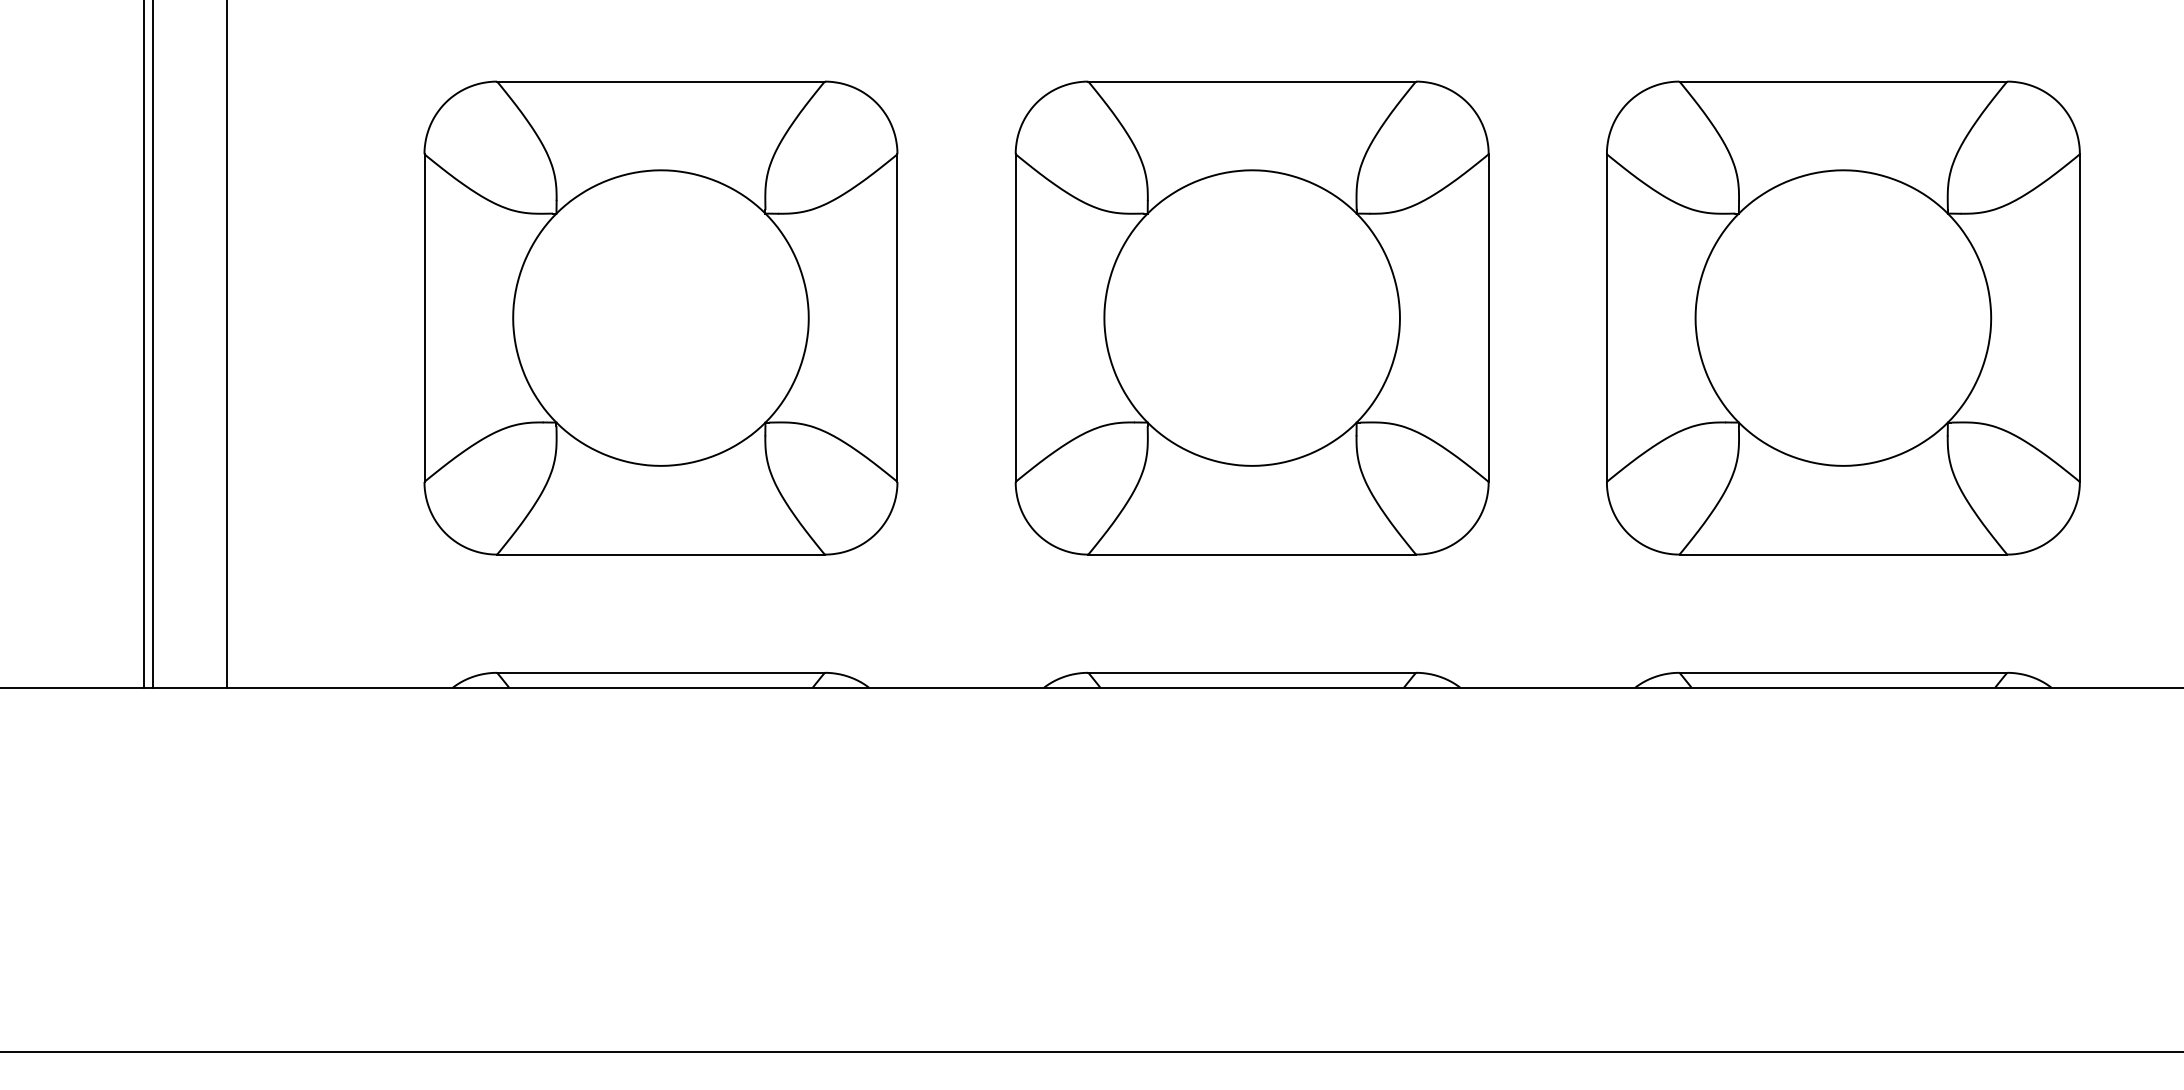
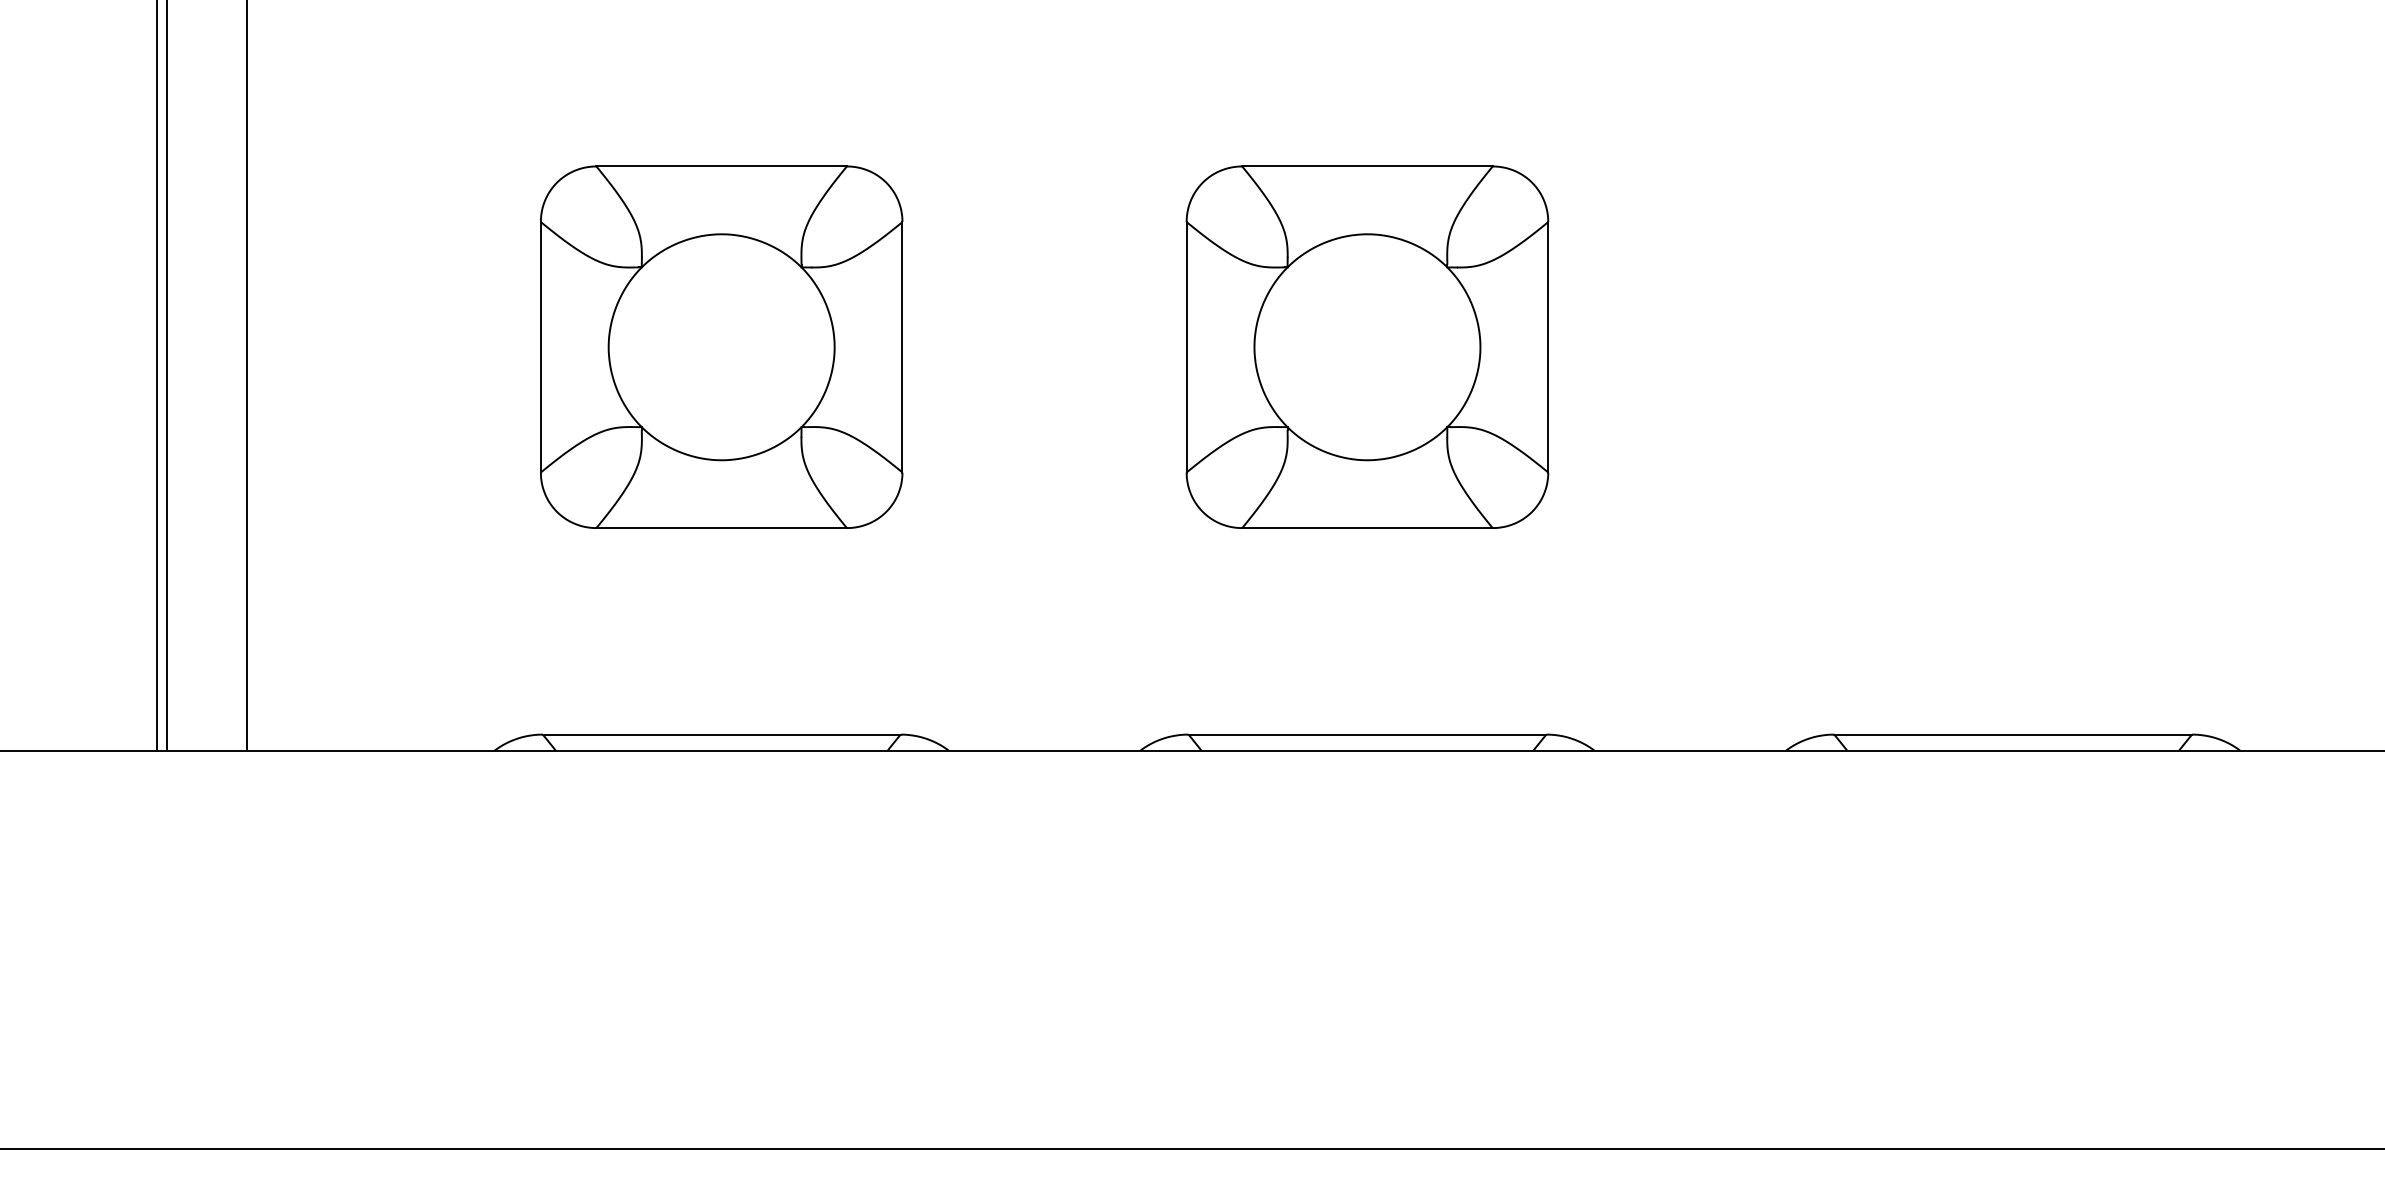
part: (660, 318) -> (721, 347), size x0.7
part: (1252, 318) -> (1367, 347), size x0.7
part: (1843, 318) -> (2013, 347), removed

